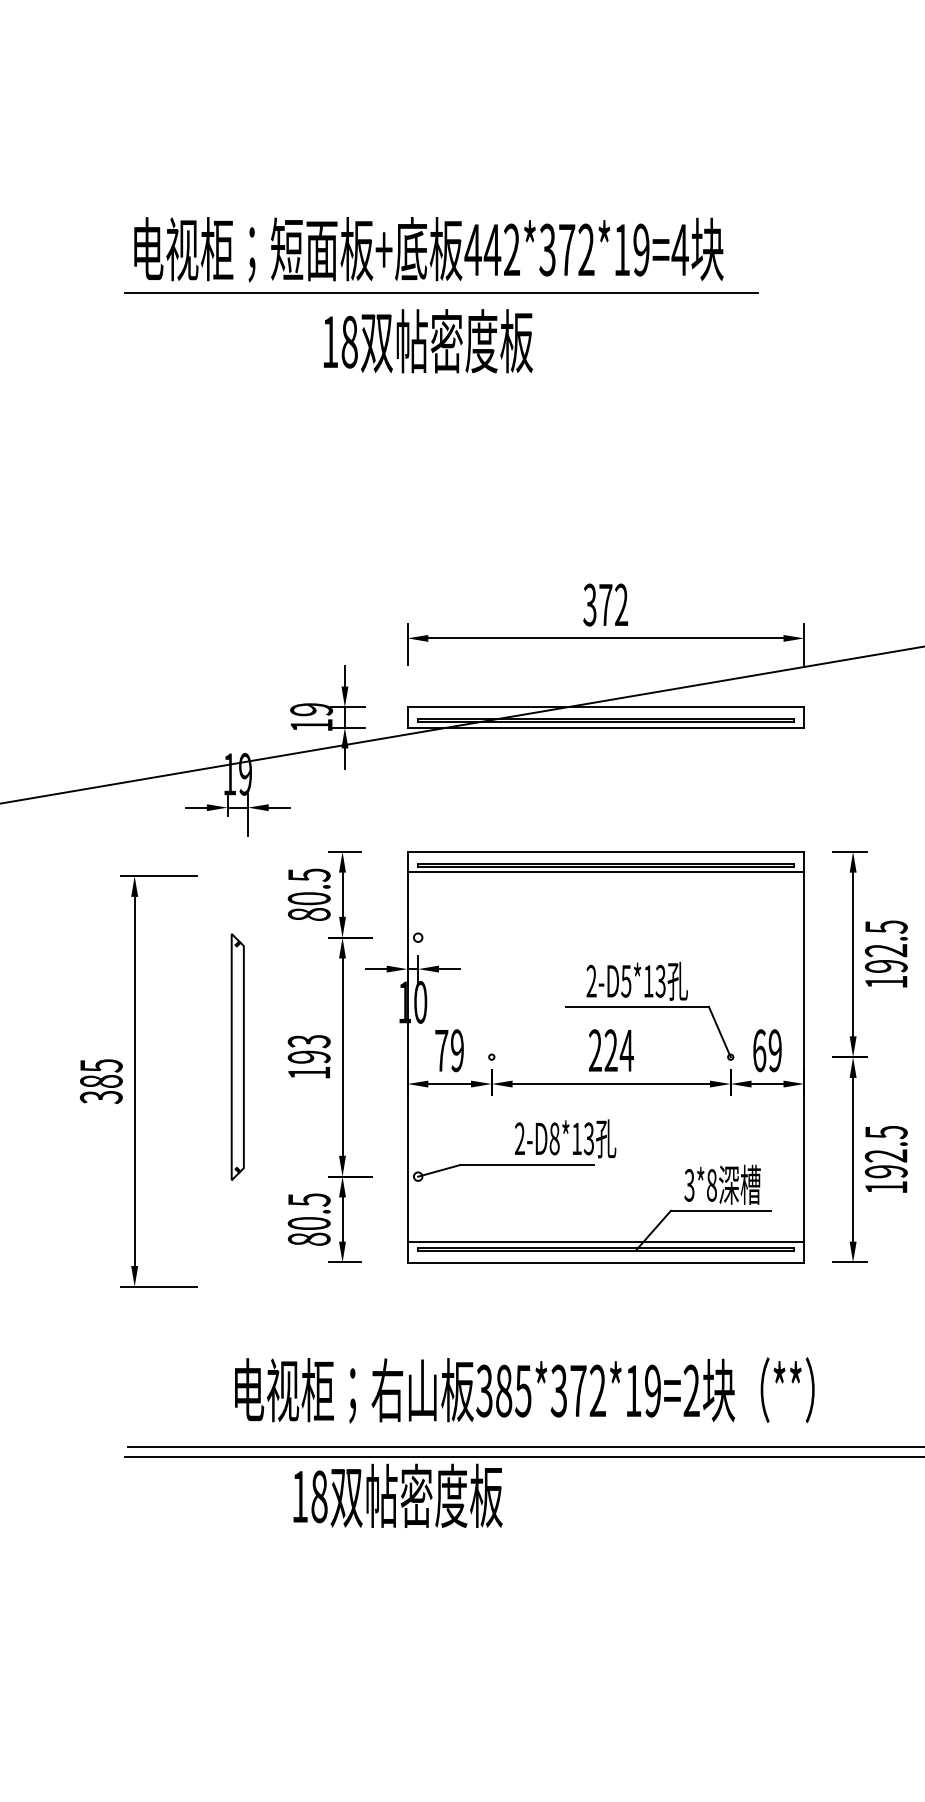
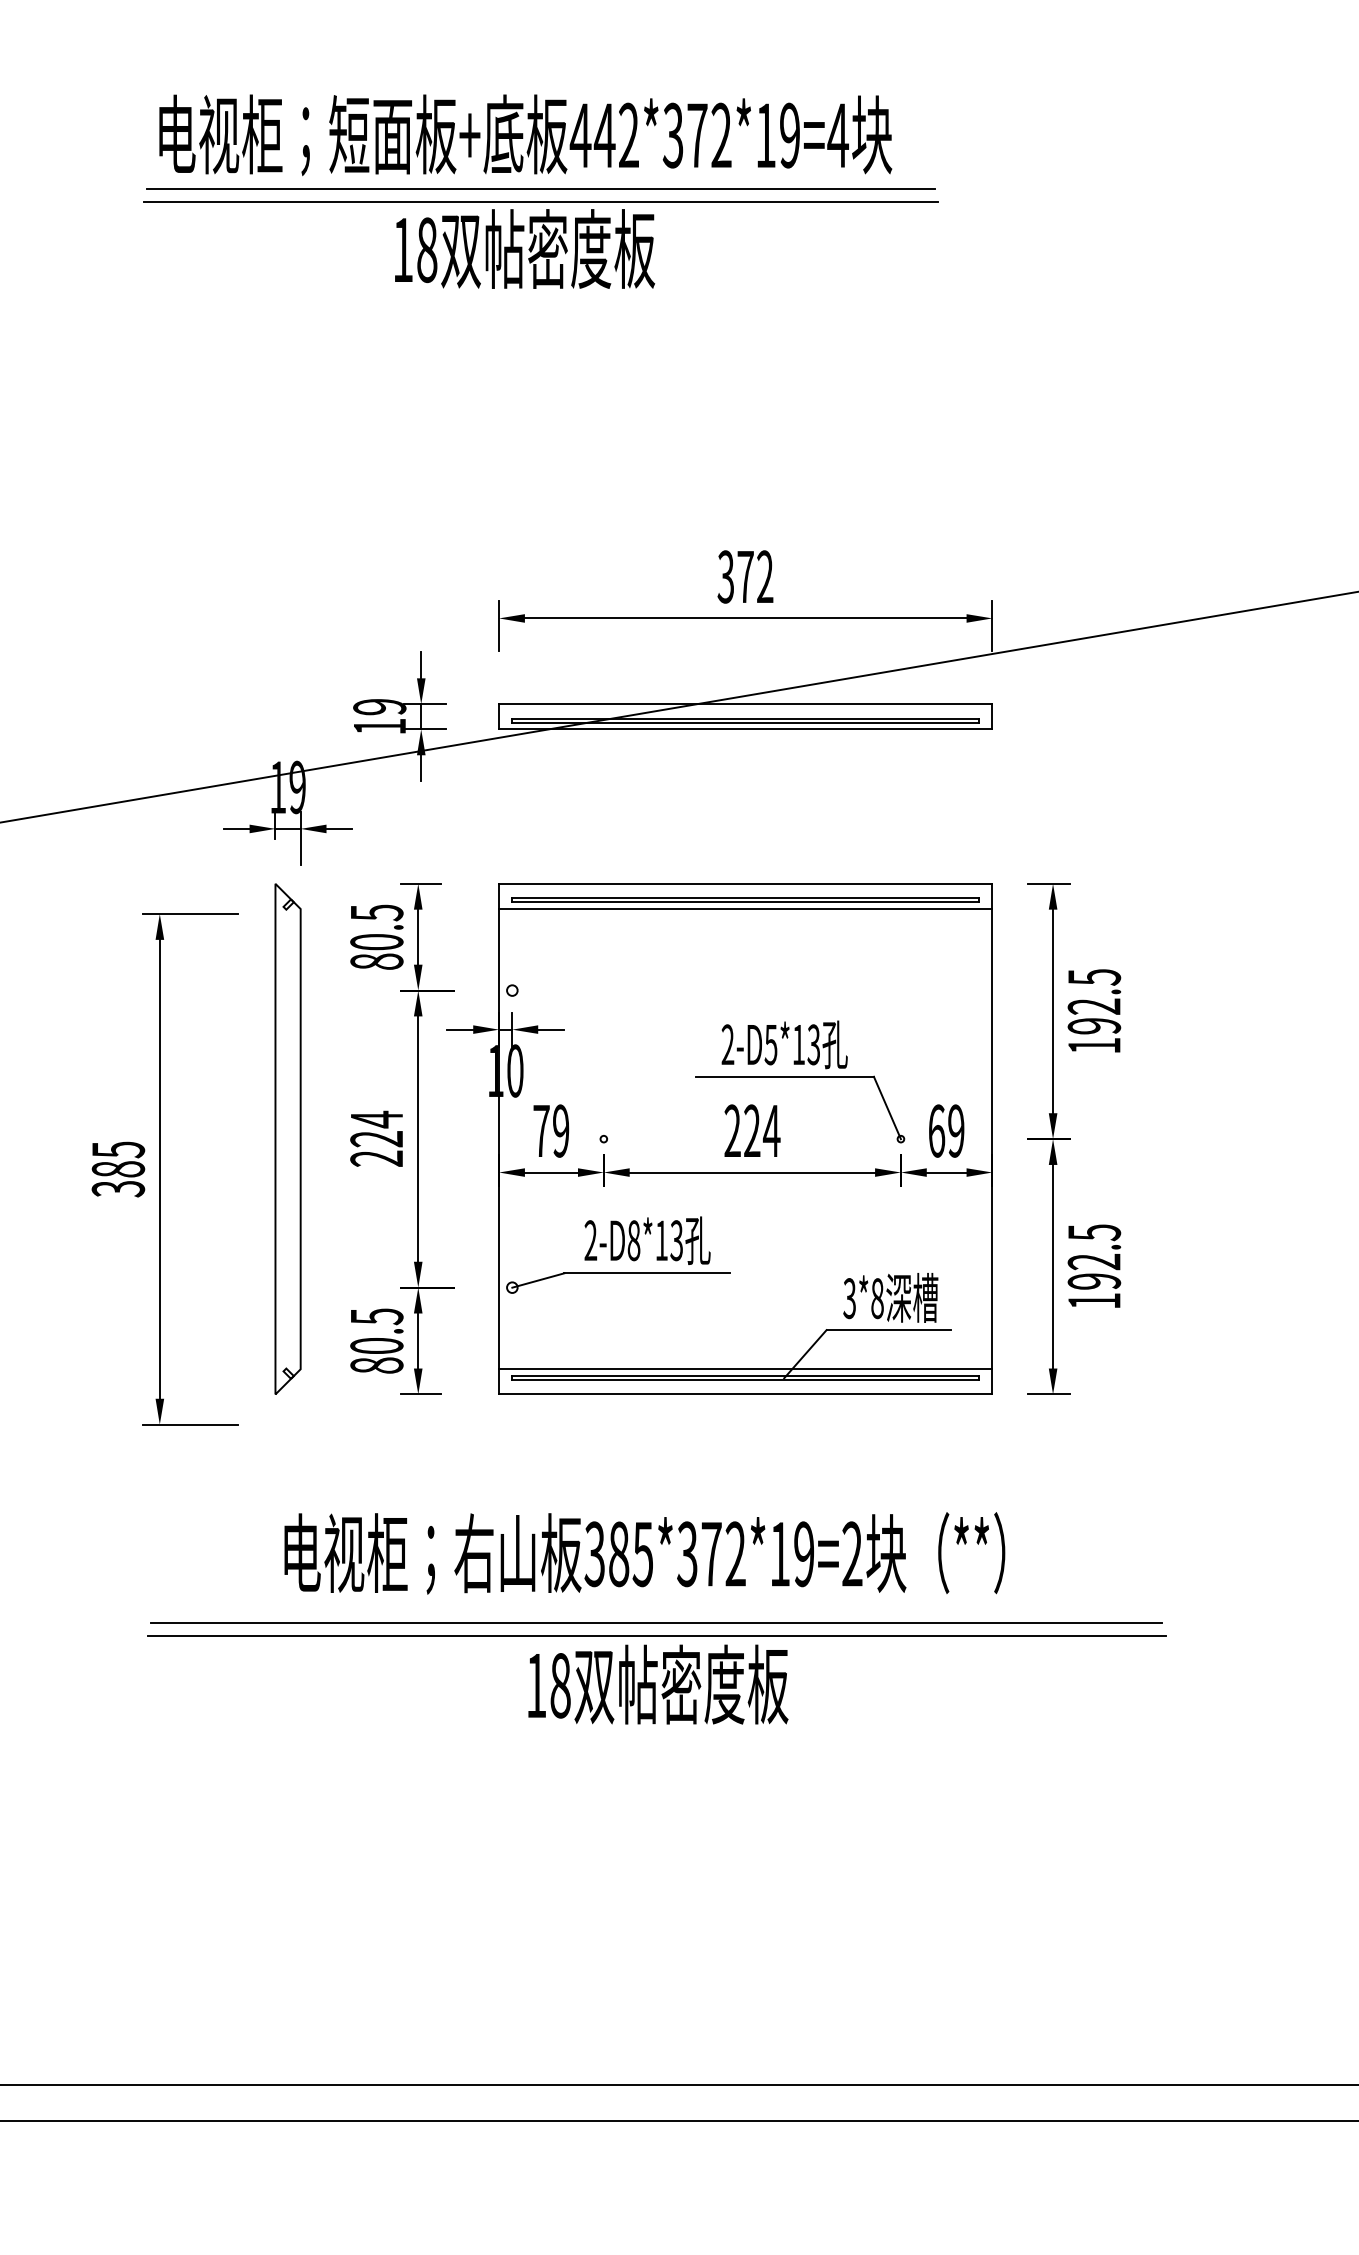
line: (441, 303) -> (541, 202), added
part: (237, 1056) -> (287, 1138), size x1.67
text: (308, 1056) -> (376, 1138), 193 -> 224
text: (565, 1138) -> (647, 1240), moved
text: (398, 1495) -> (658, 1684), moved

